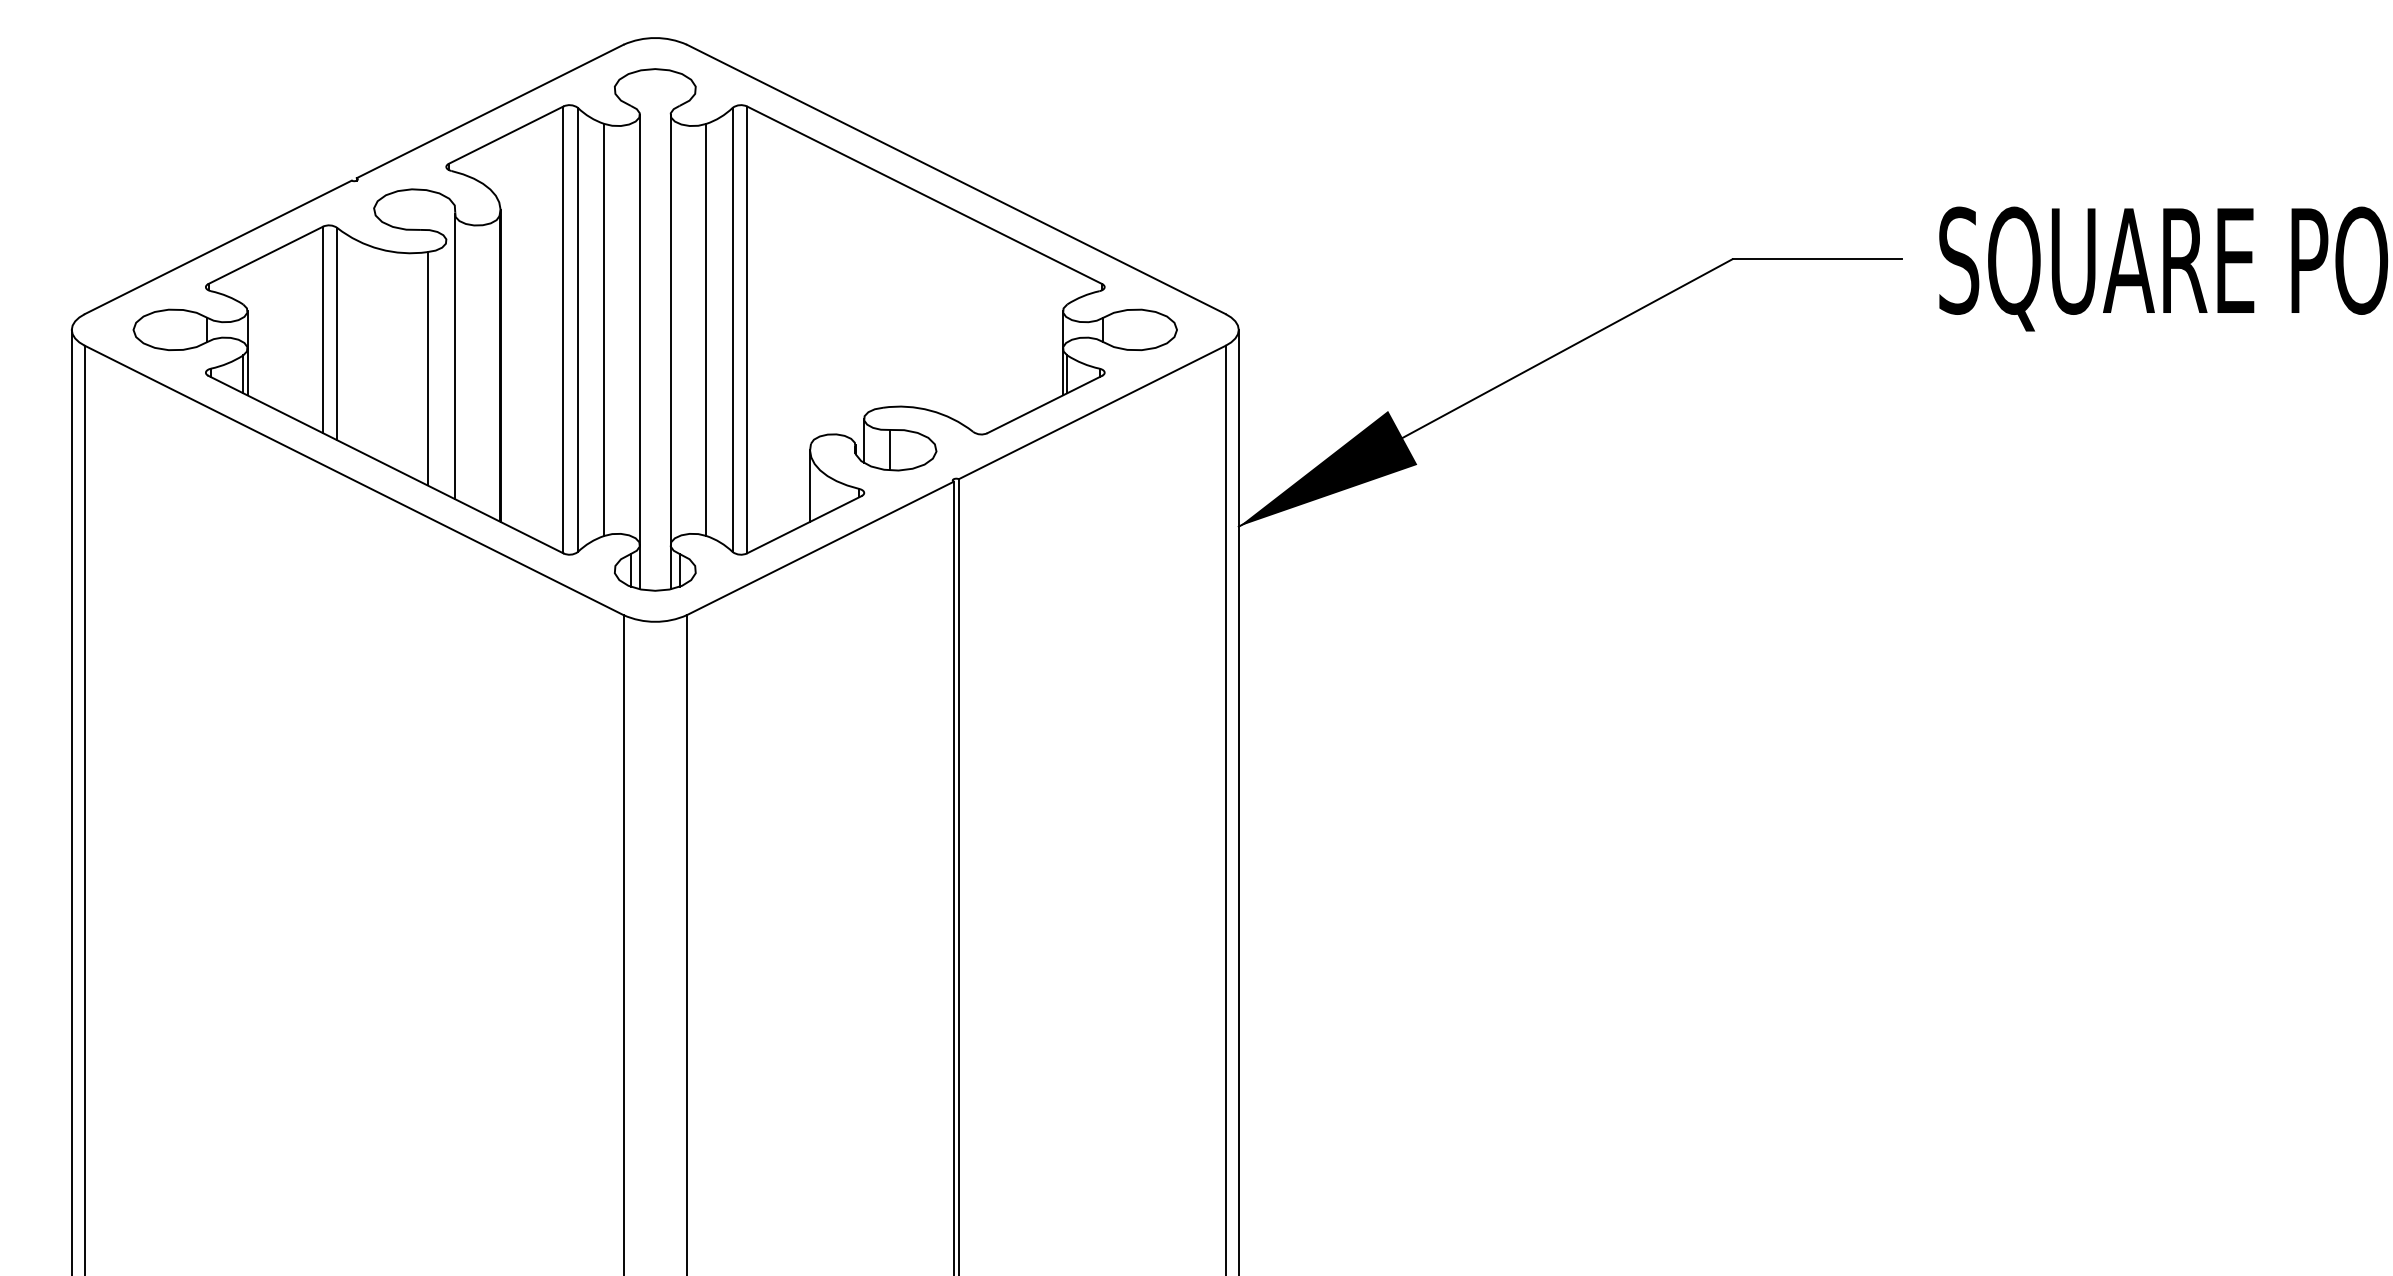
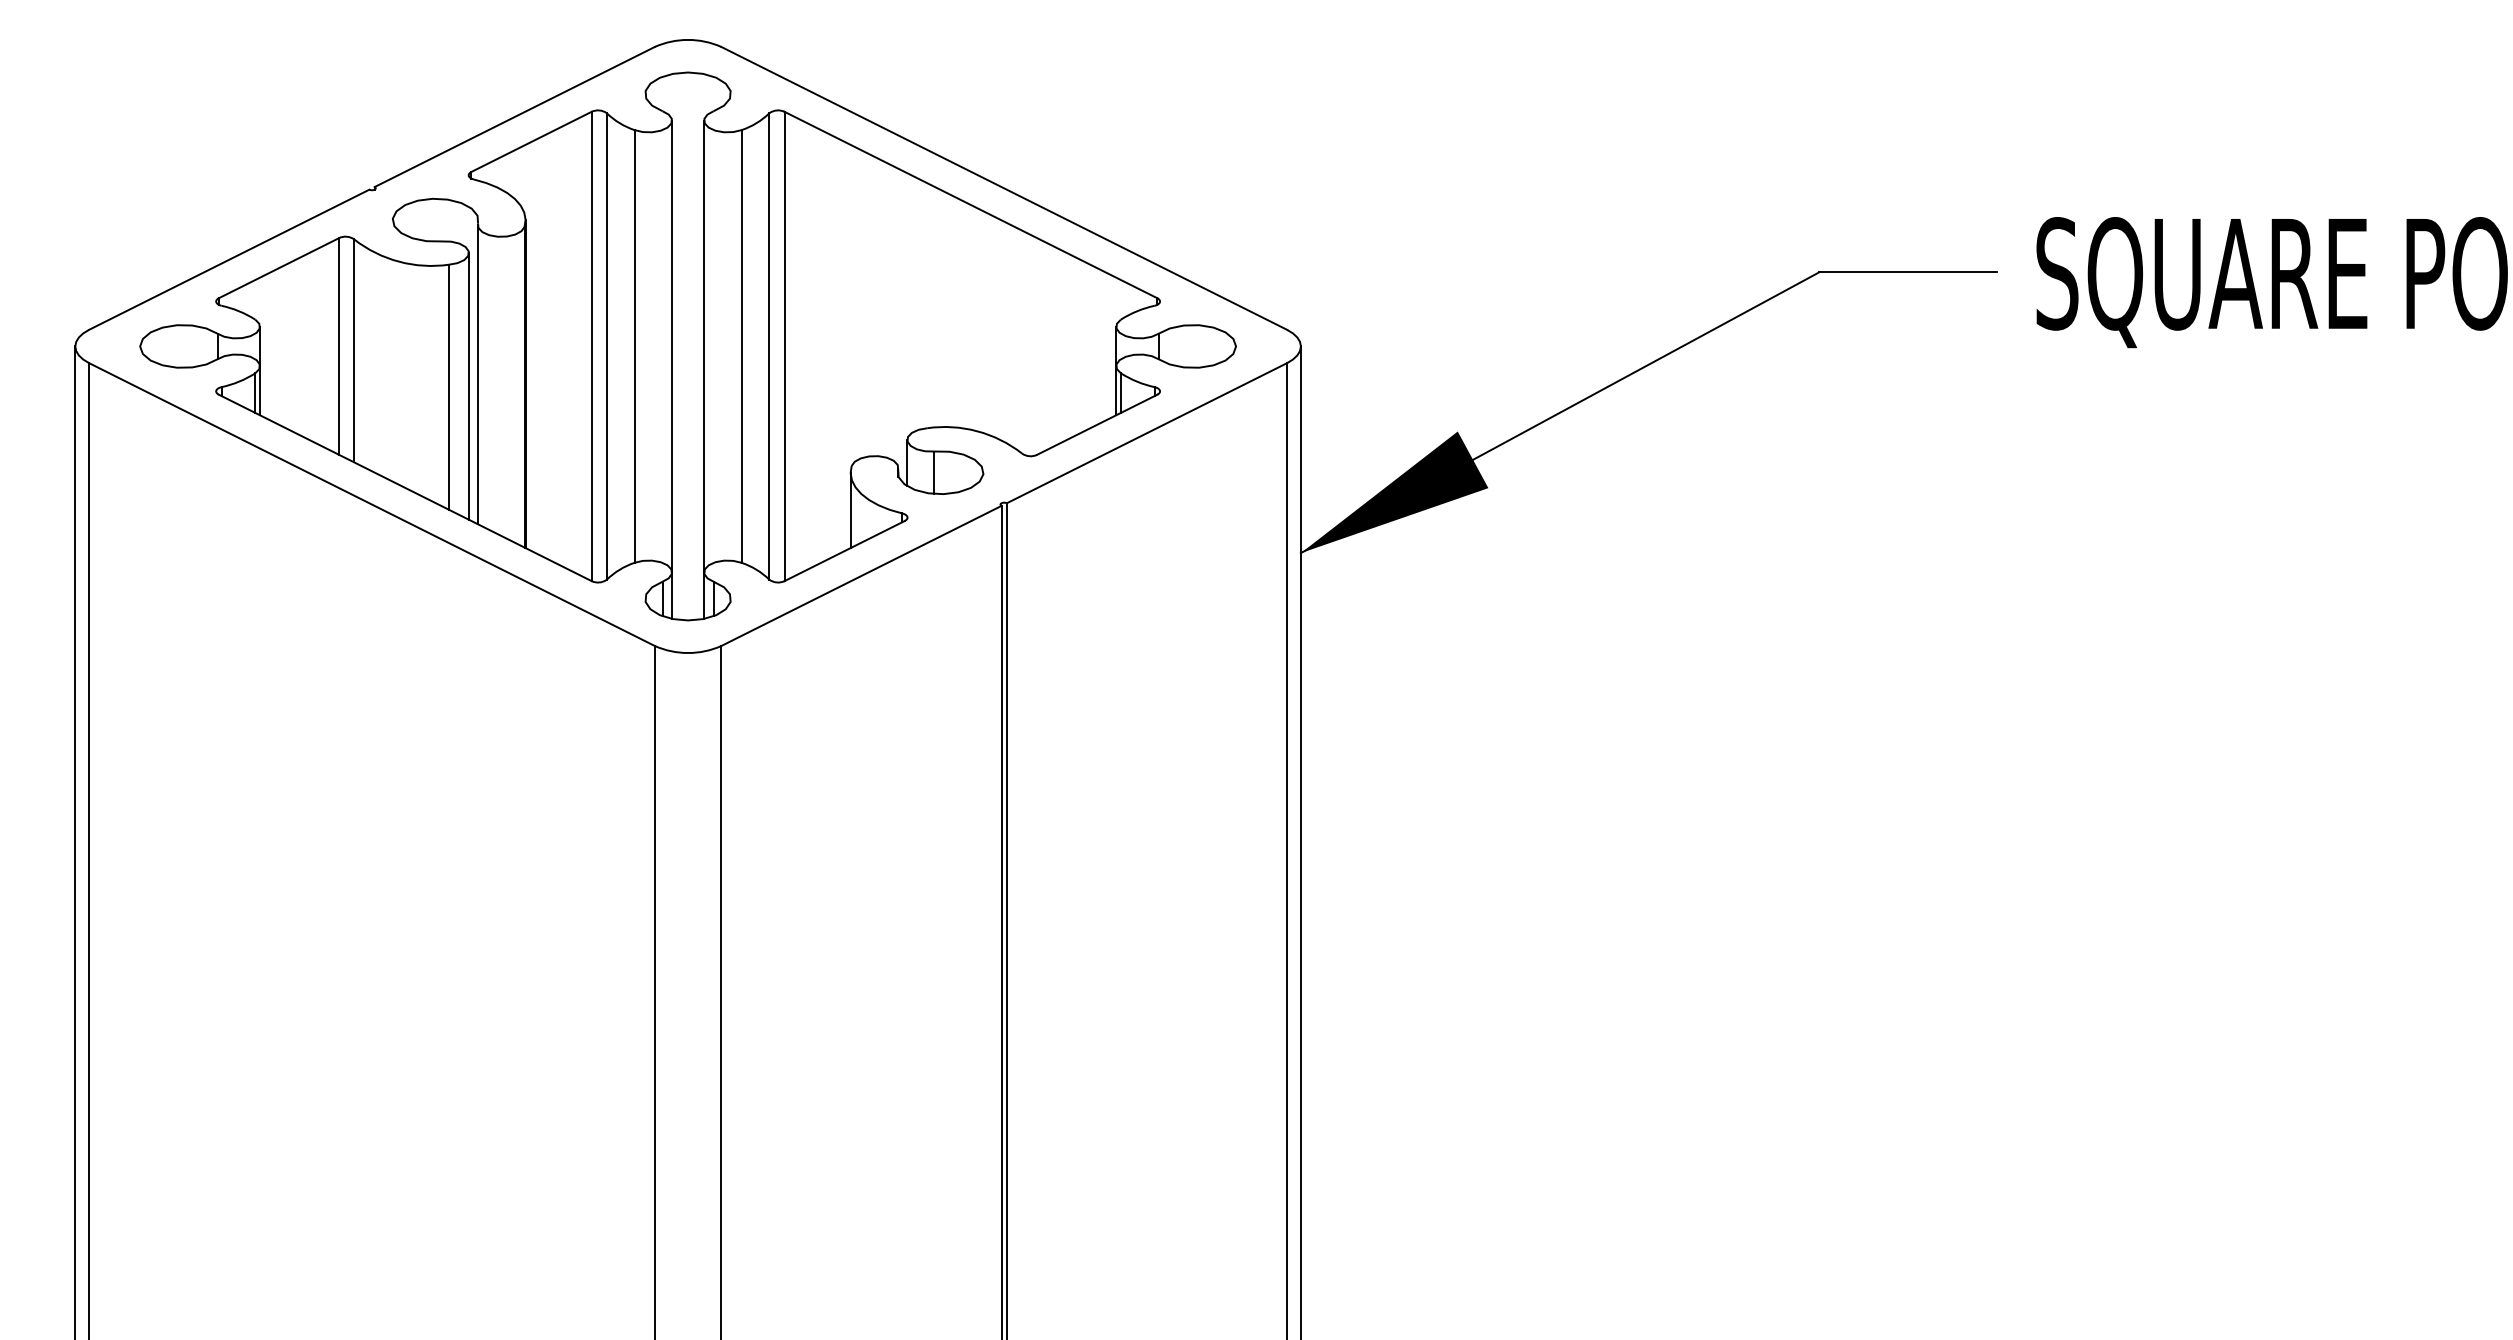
line: (446, 367) -> (468, 385), added

